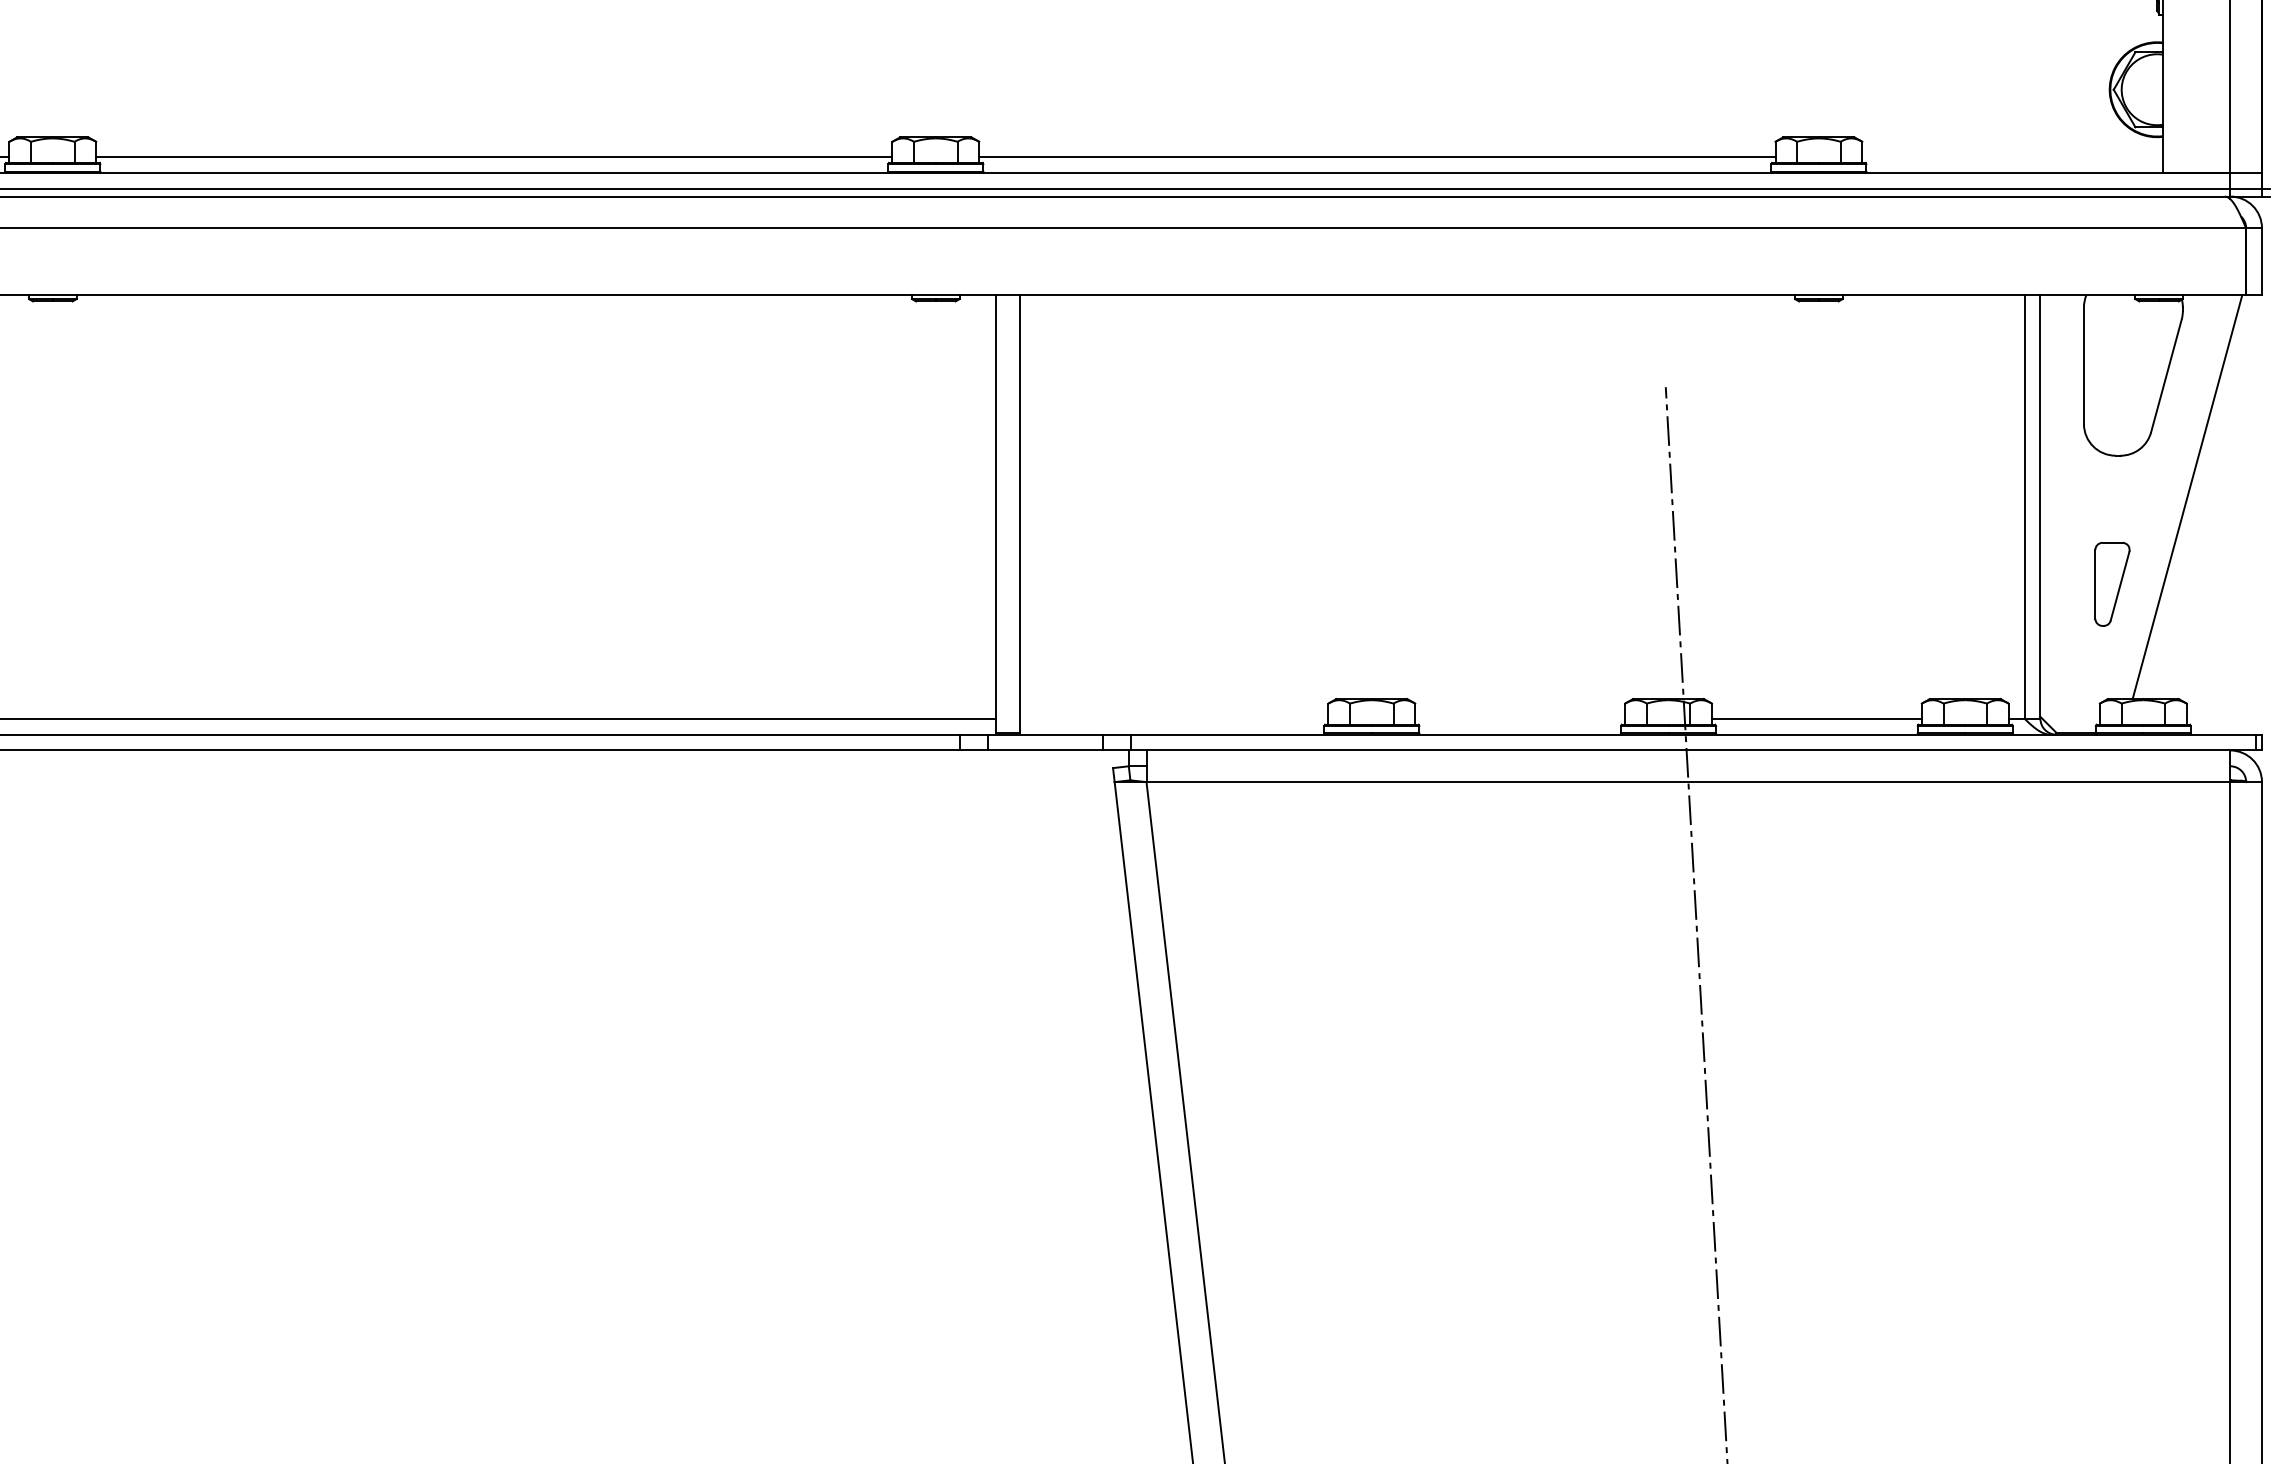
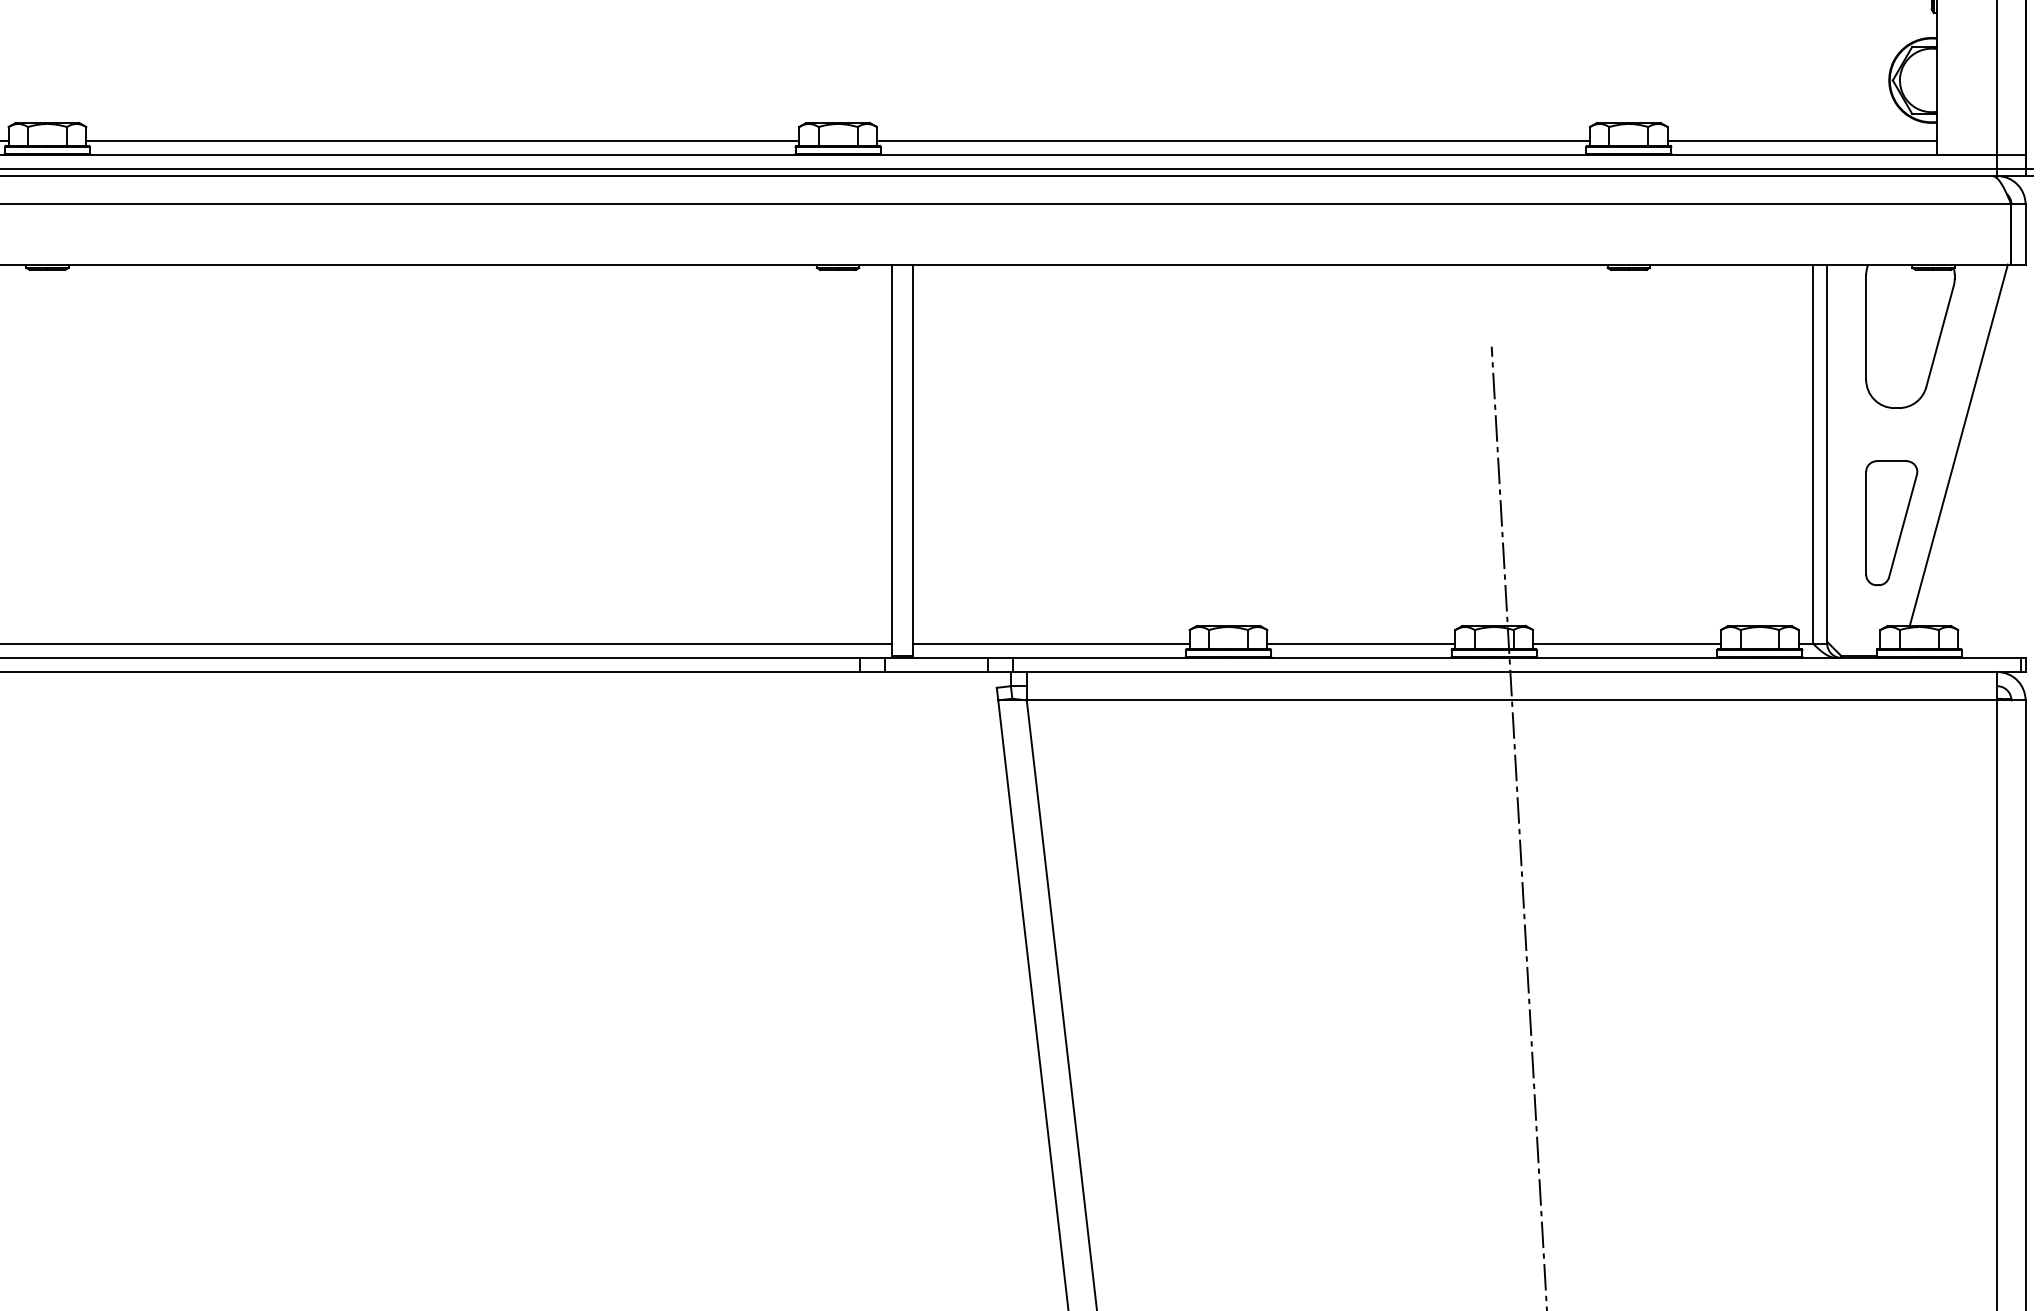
line: (2012, 157) -> (1802, 141), added
part: (2112, 584) -> (1891, 523), size x1.67
line: (1173, 718) -> (1050, 643), added
line: (1520, 718) -> (1361, 643), added

